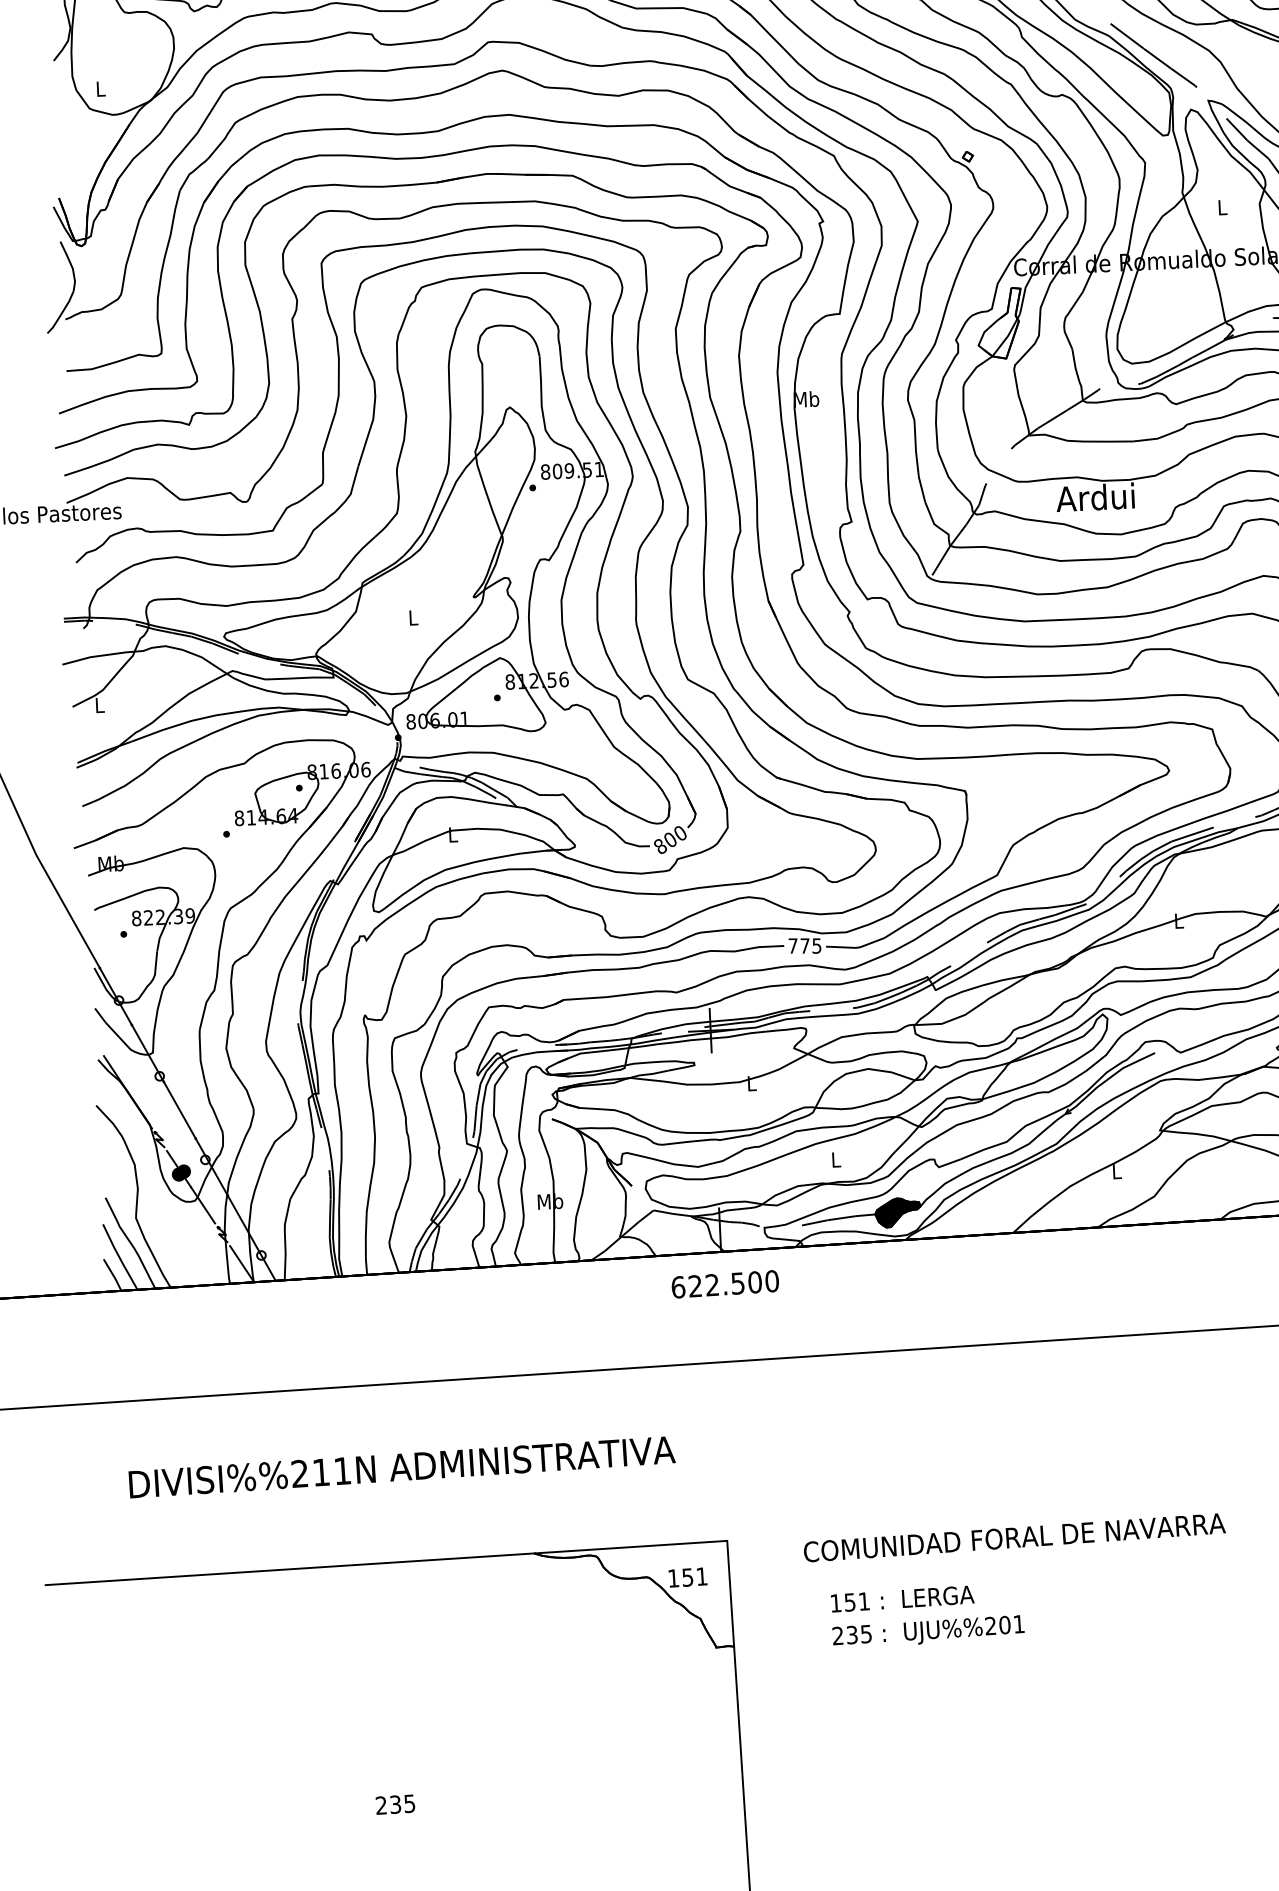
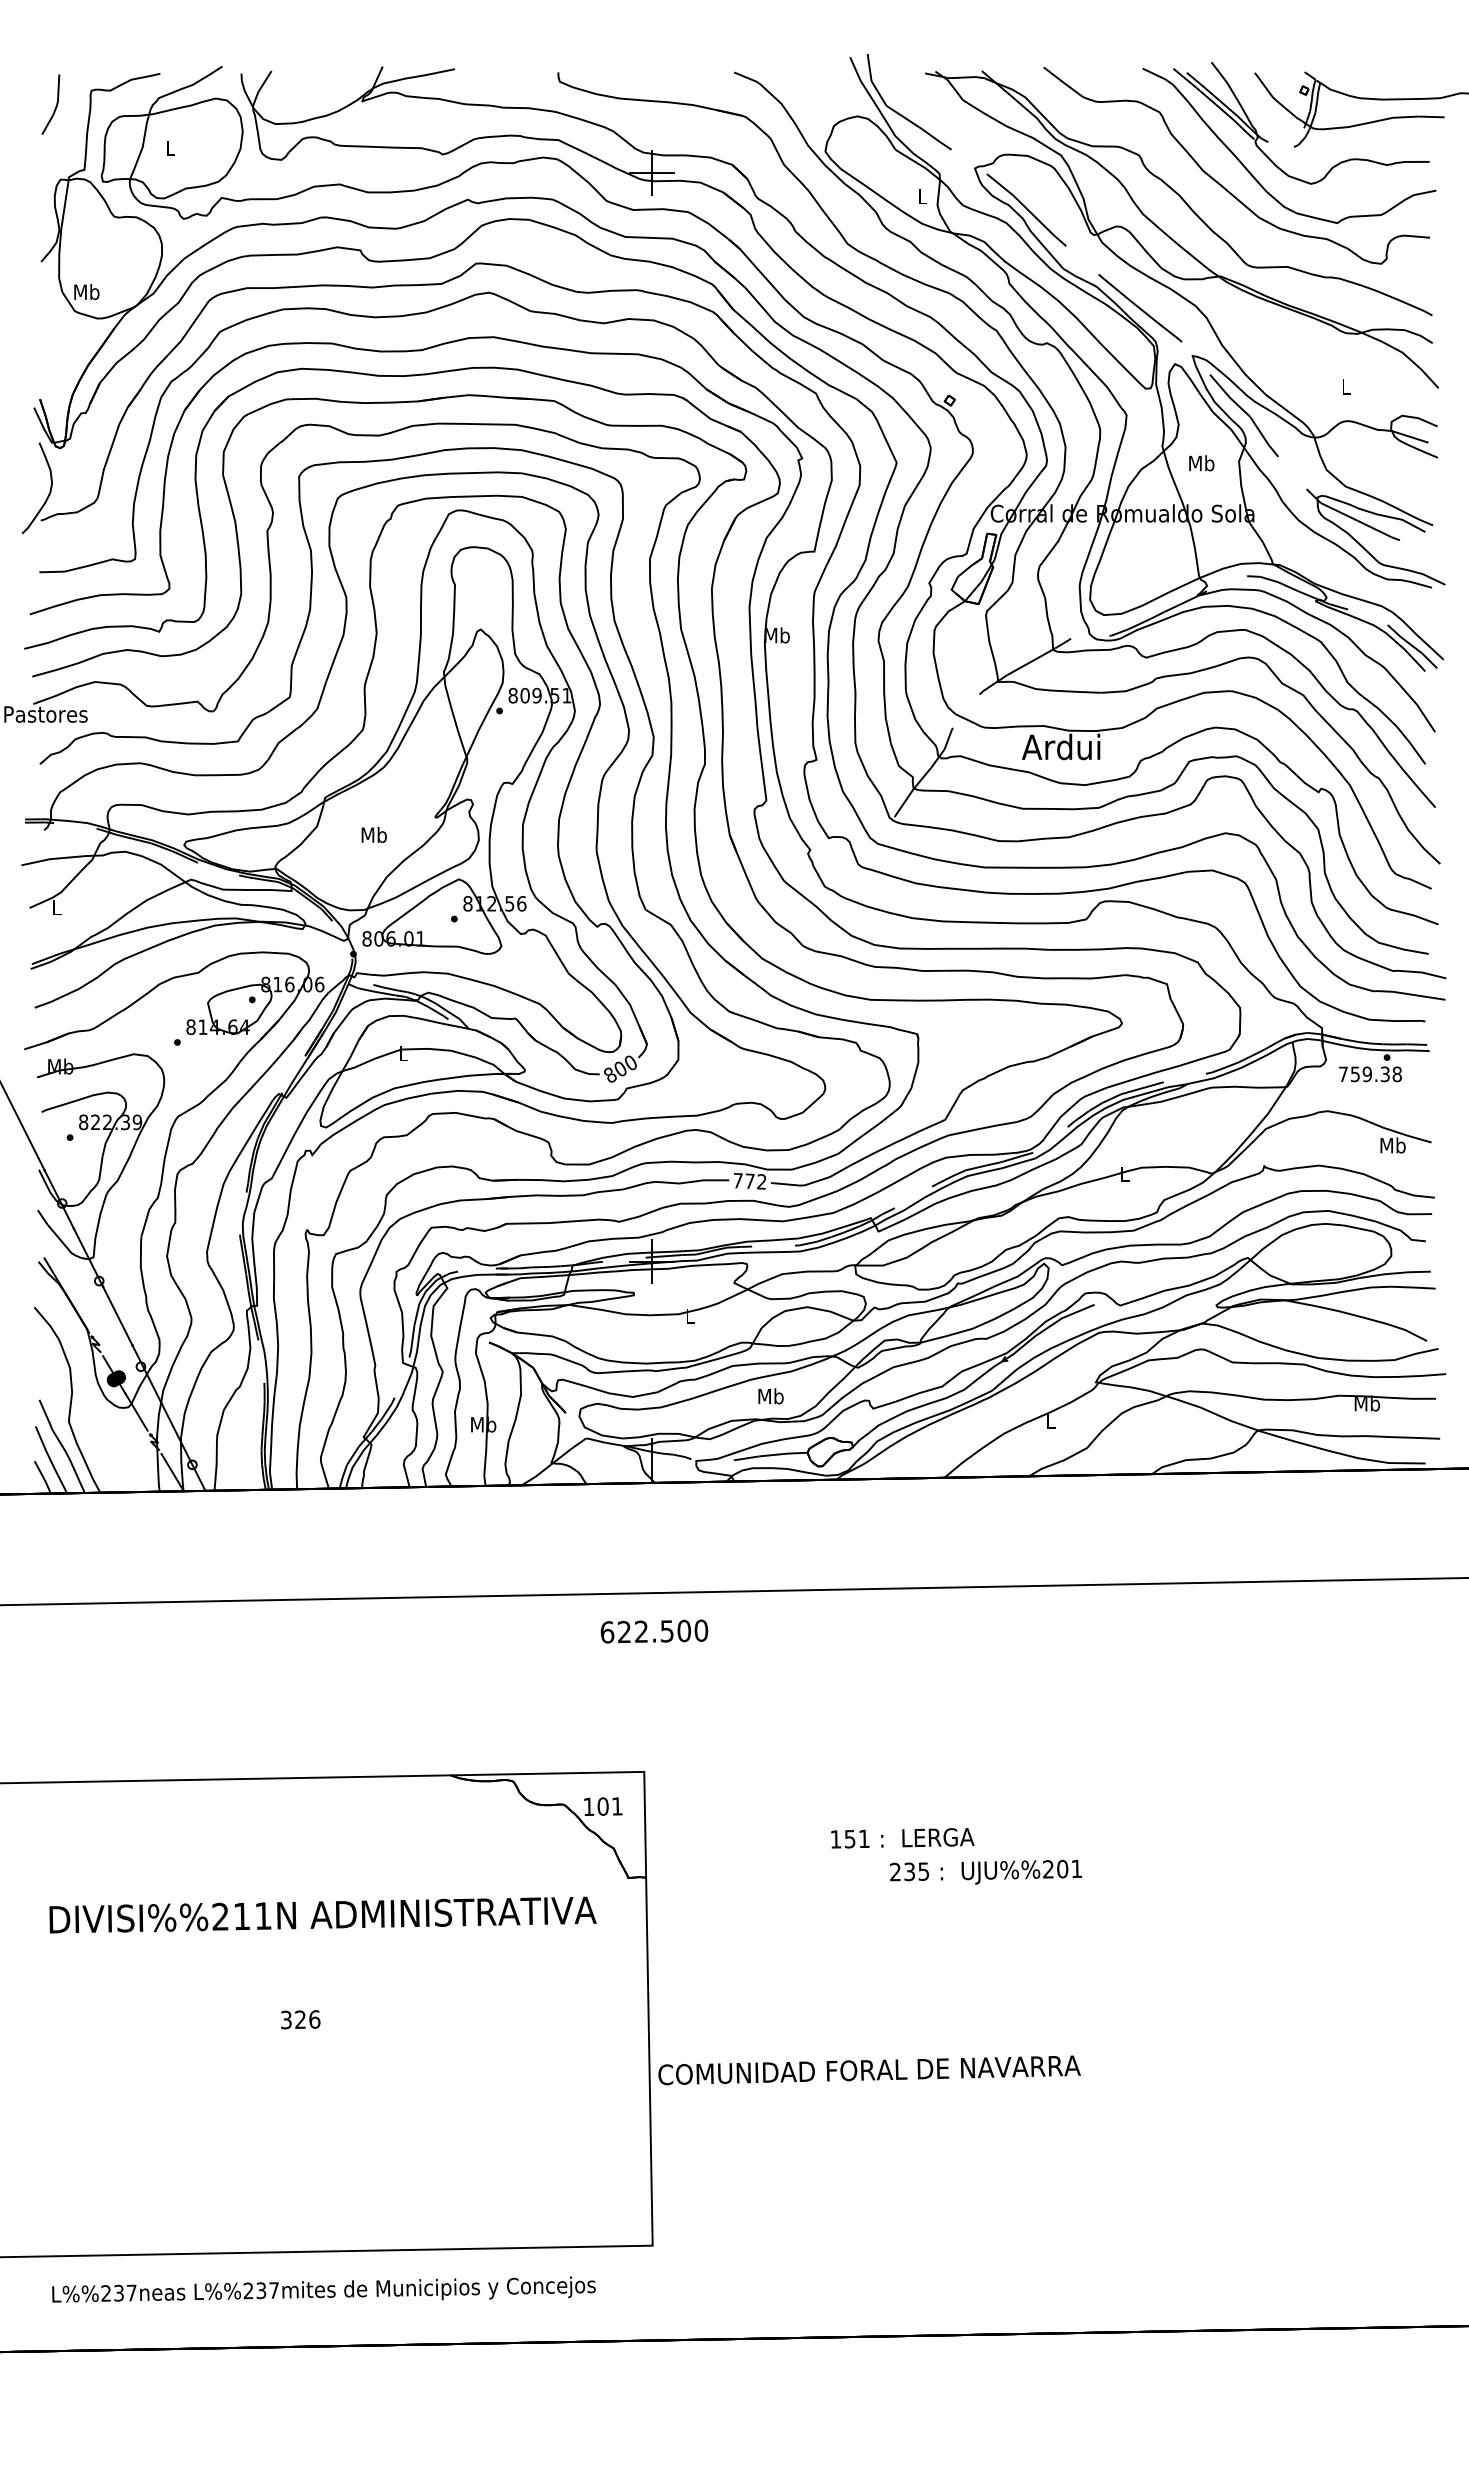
text: (100, 89) -> (86, 292), L -> Mb
text: (1222, 207) -> (1201, 463), L -> Mb
text: (412, 617) -> (373, 834), L -> Mb
text: (816, 945) -> (761, 1181), 775 -> 772
text: (835, 1159) -> (770, 1396), L -> Mb
fill: (898, 1212) -> (830, 1451), removed
text: (725, 1284) -> (654, 1631), moved
text: (401, 1466) -> (322, 1914), moved
text: (1014, 1537) -> (869, 2070), moved
text: (687, 1577) -> (602, 1806), 151 -> 101
text: (902, 1599) -> (902, 1838), moved
text: (928, 1631) -> (986, 1871), moved
text: (395, 1804) -> (300, 2019), 235 -> 326

